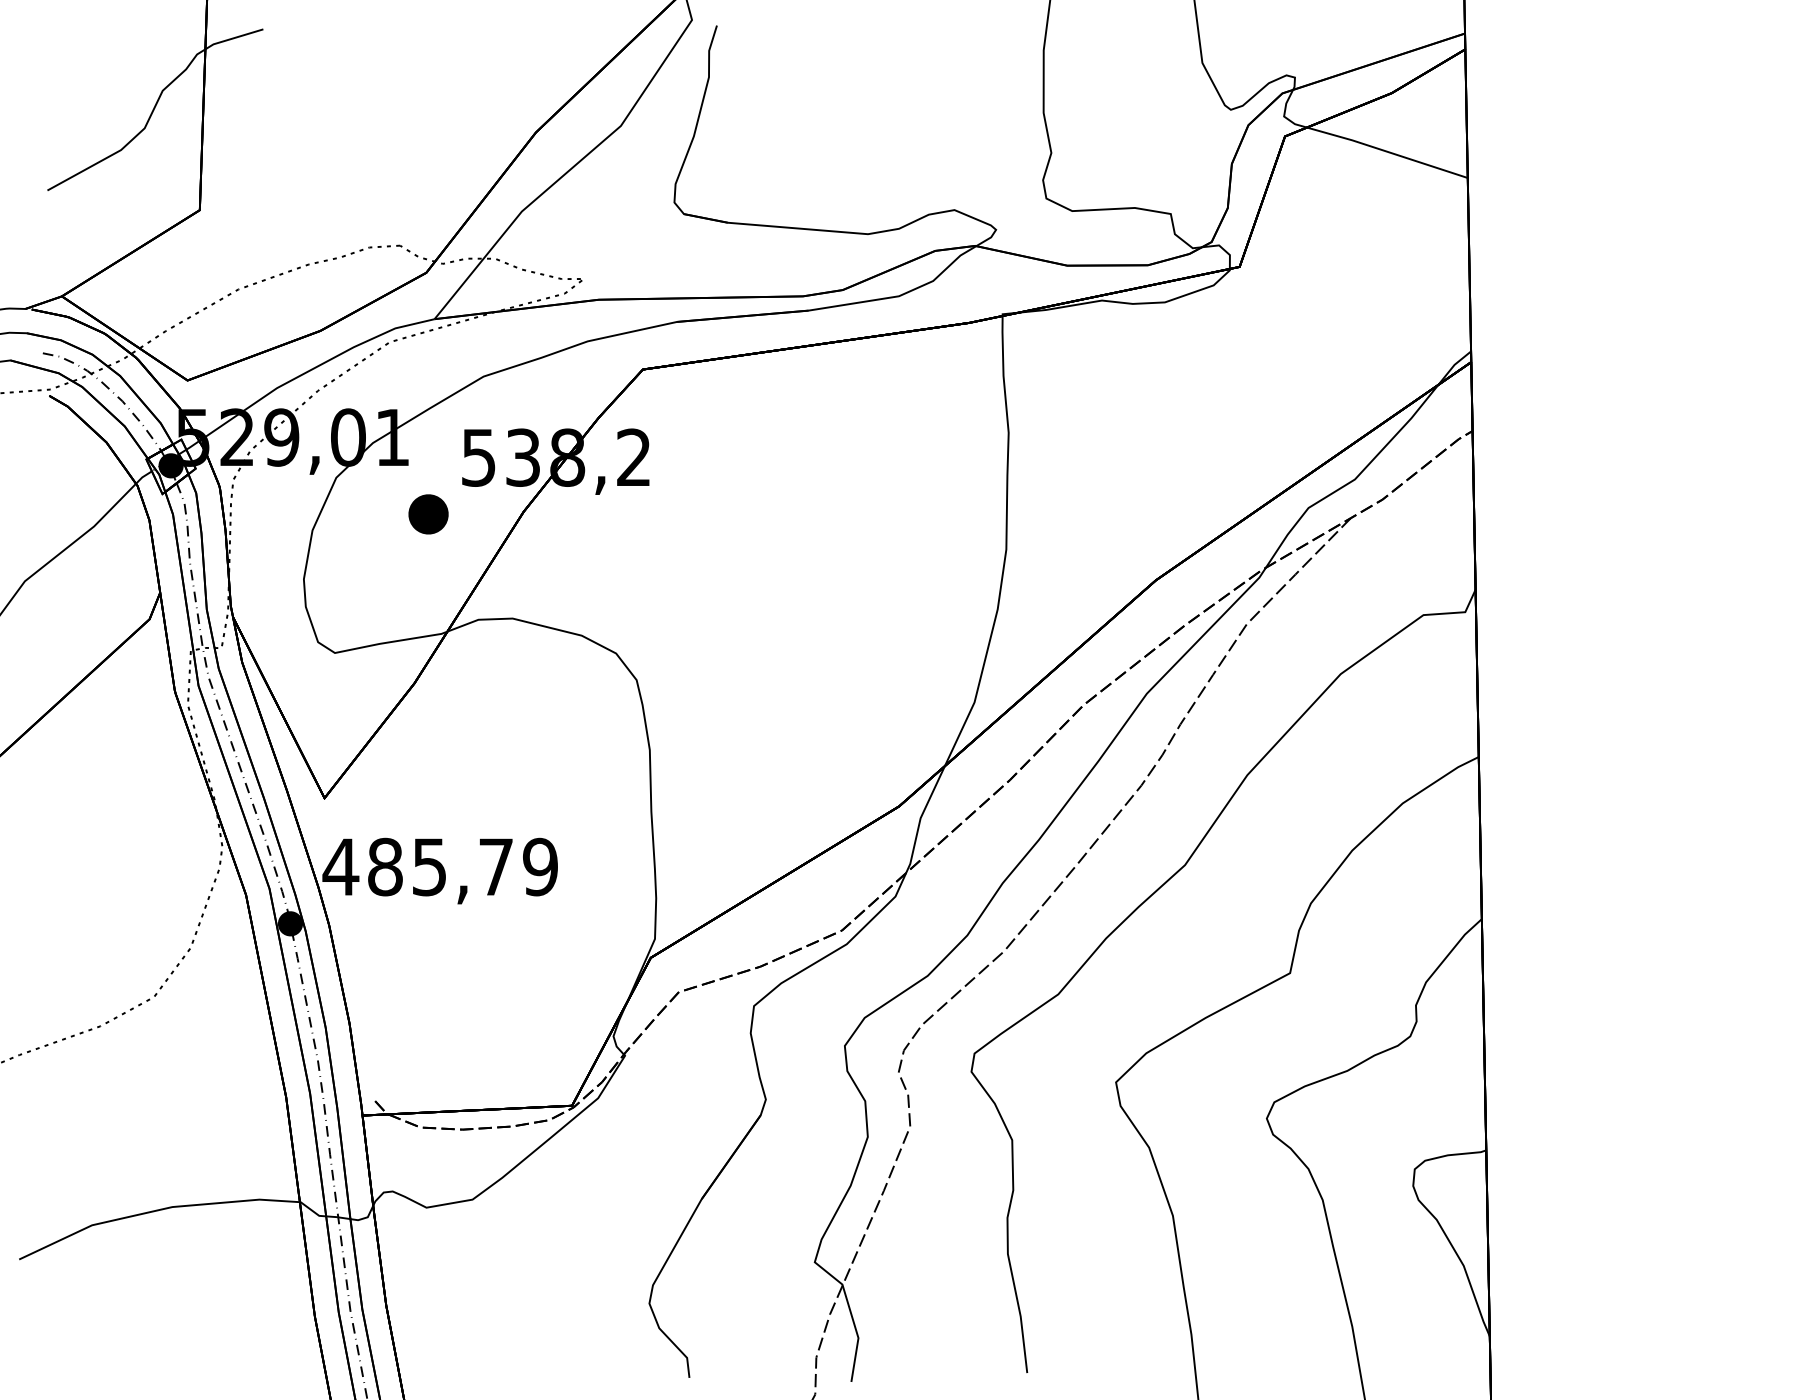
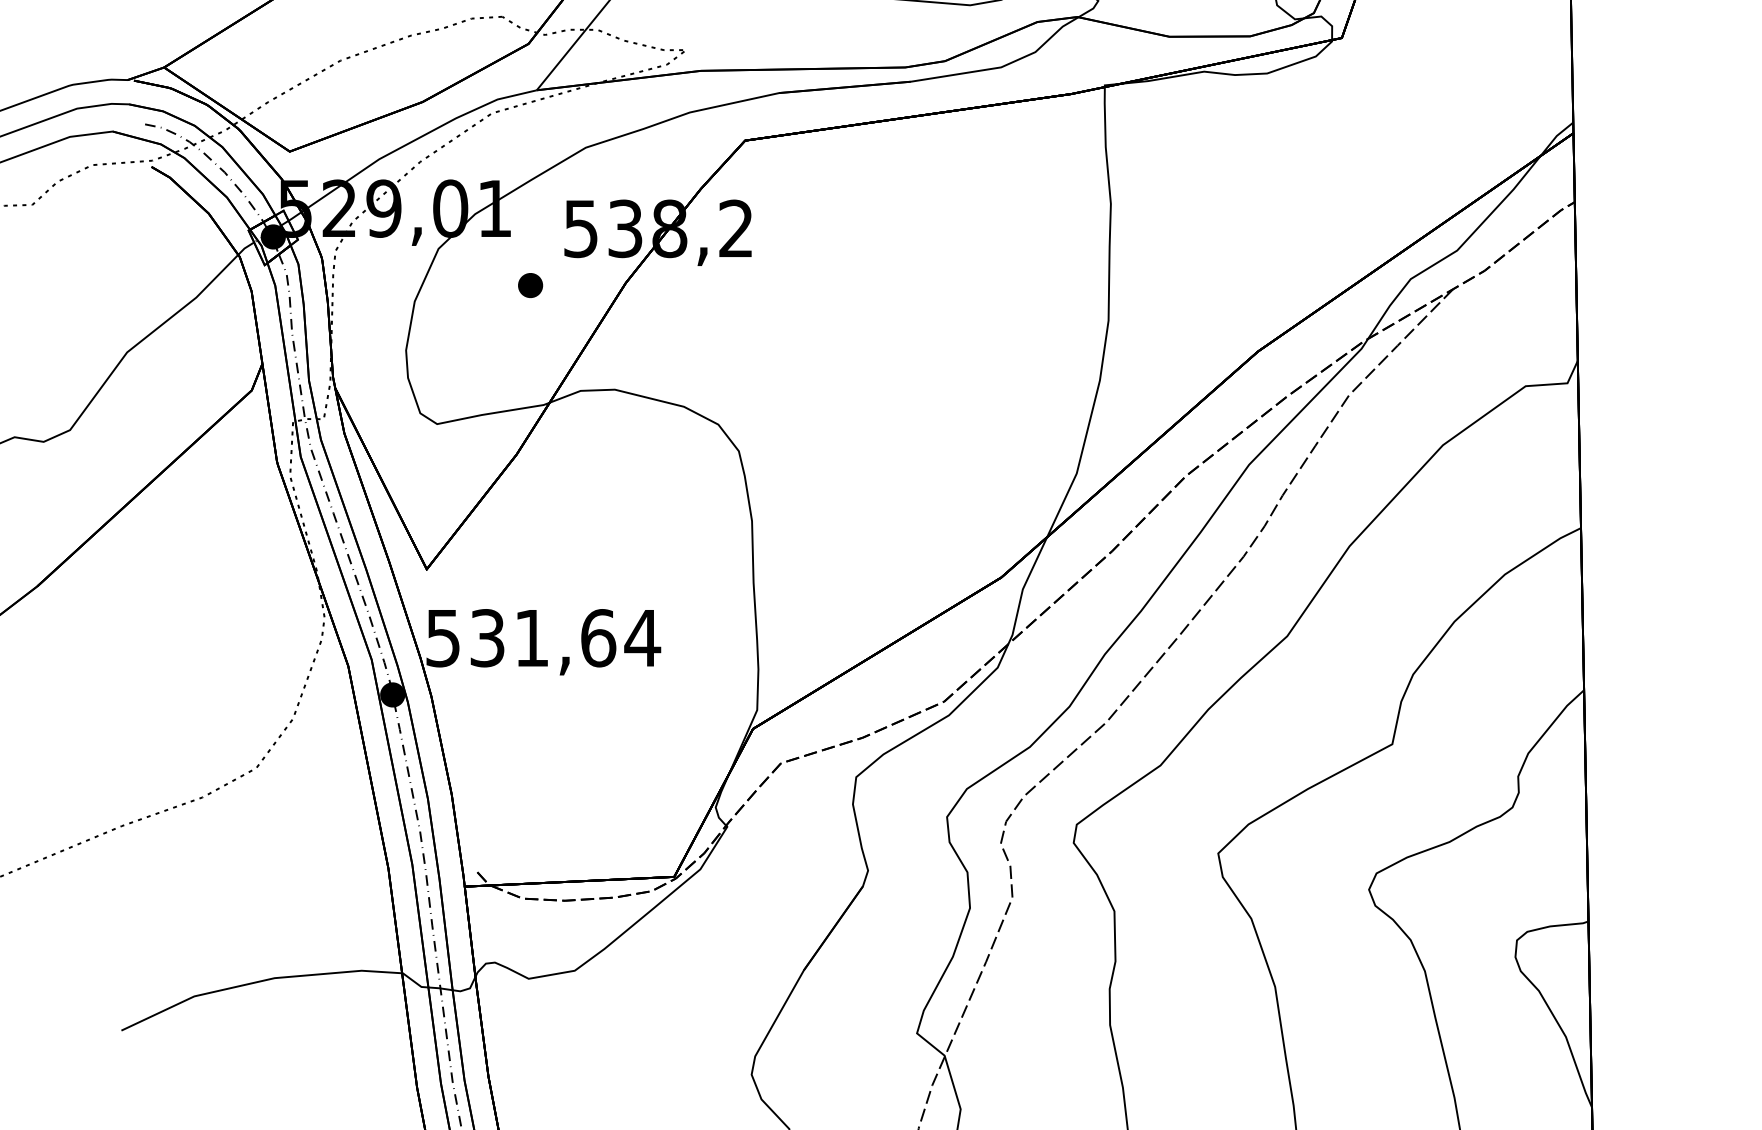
part: (427, 514) -> (529, 285), size x0.62
text: (440, 866) -> (542, 637), 485,79 -> 531,64

